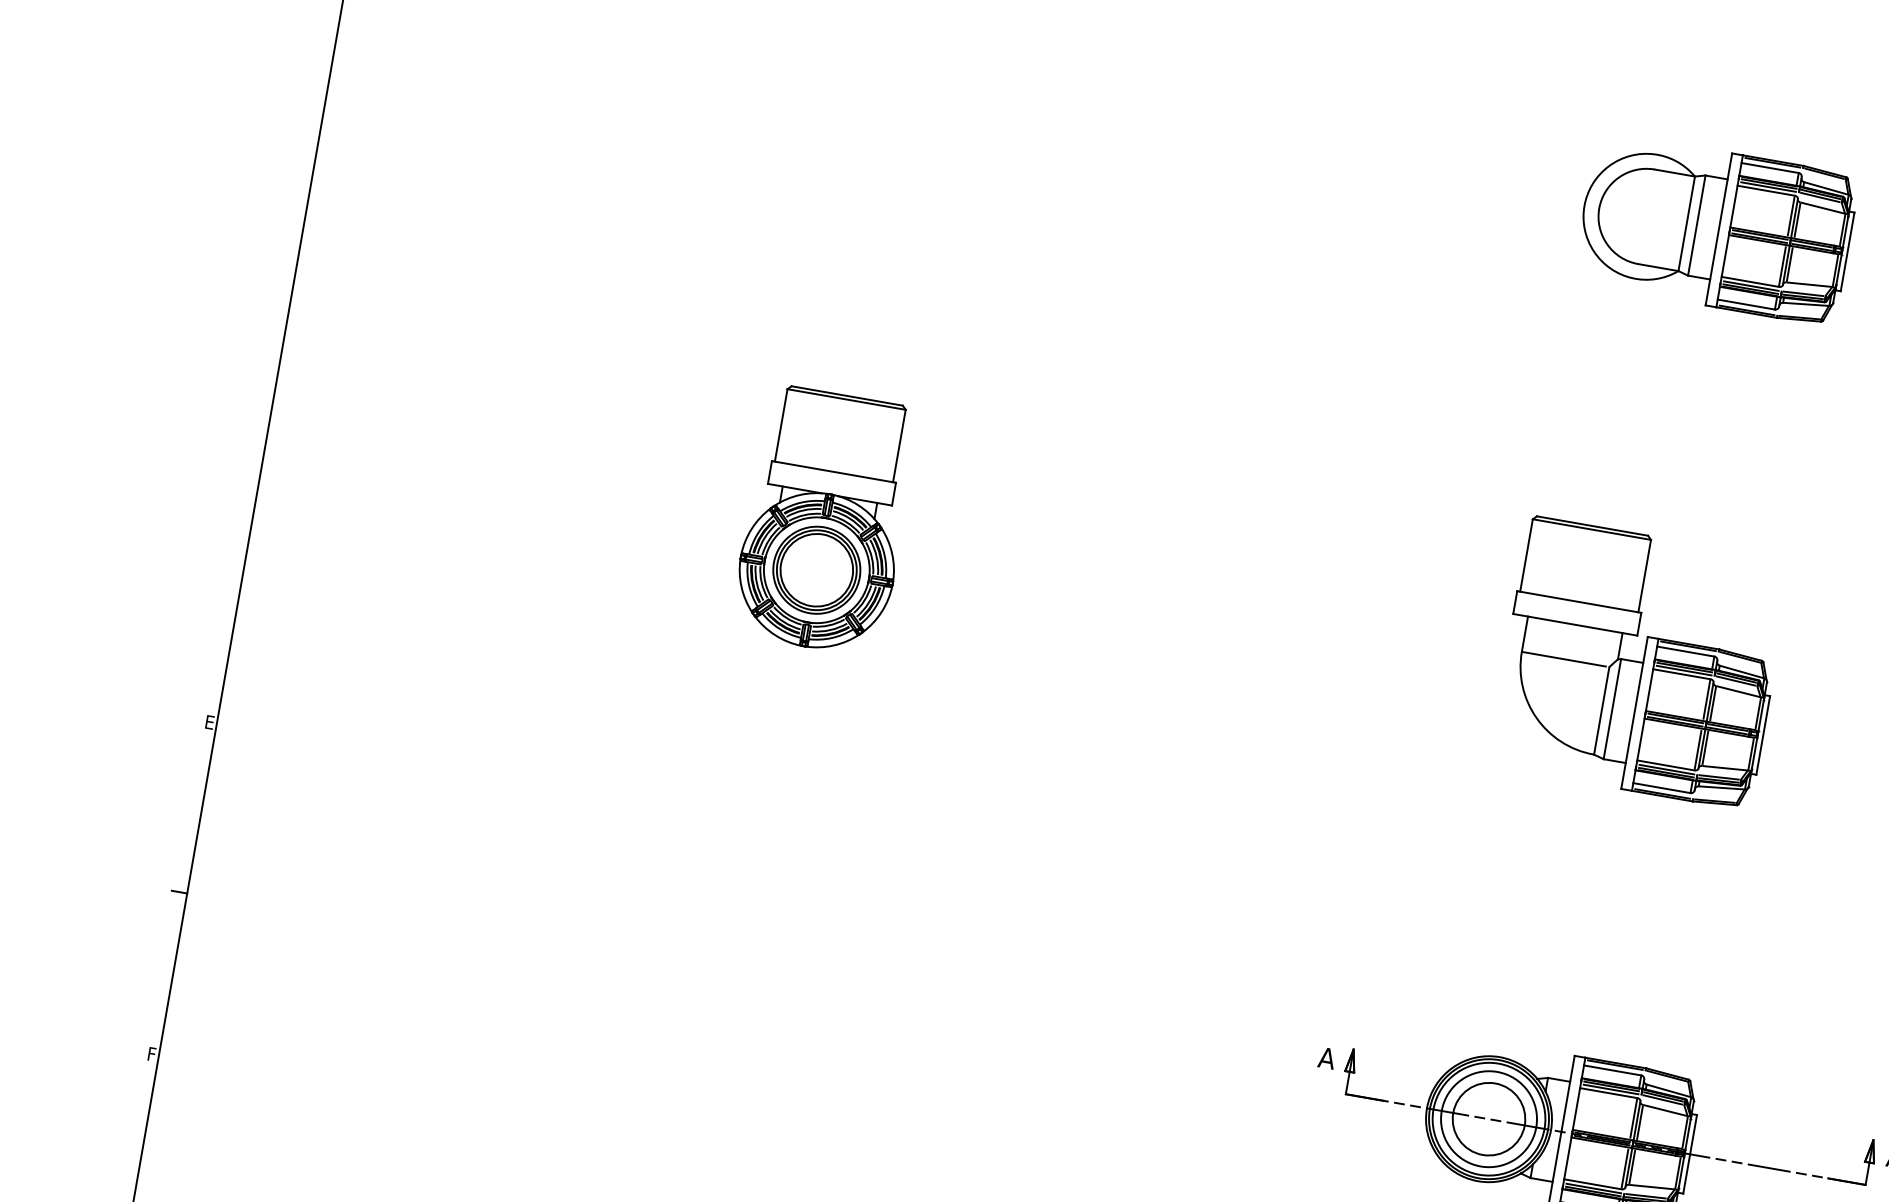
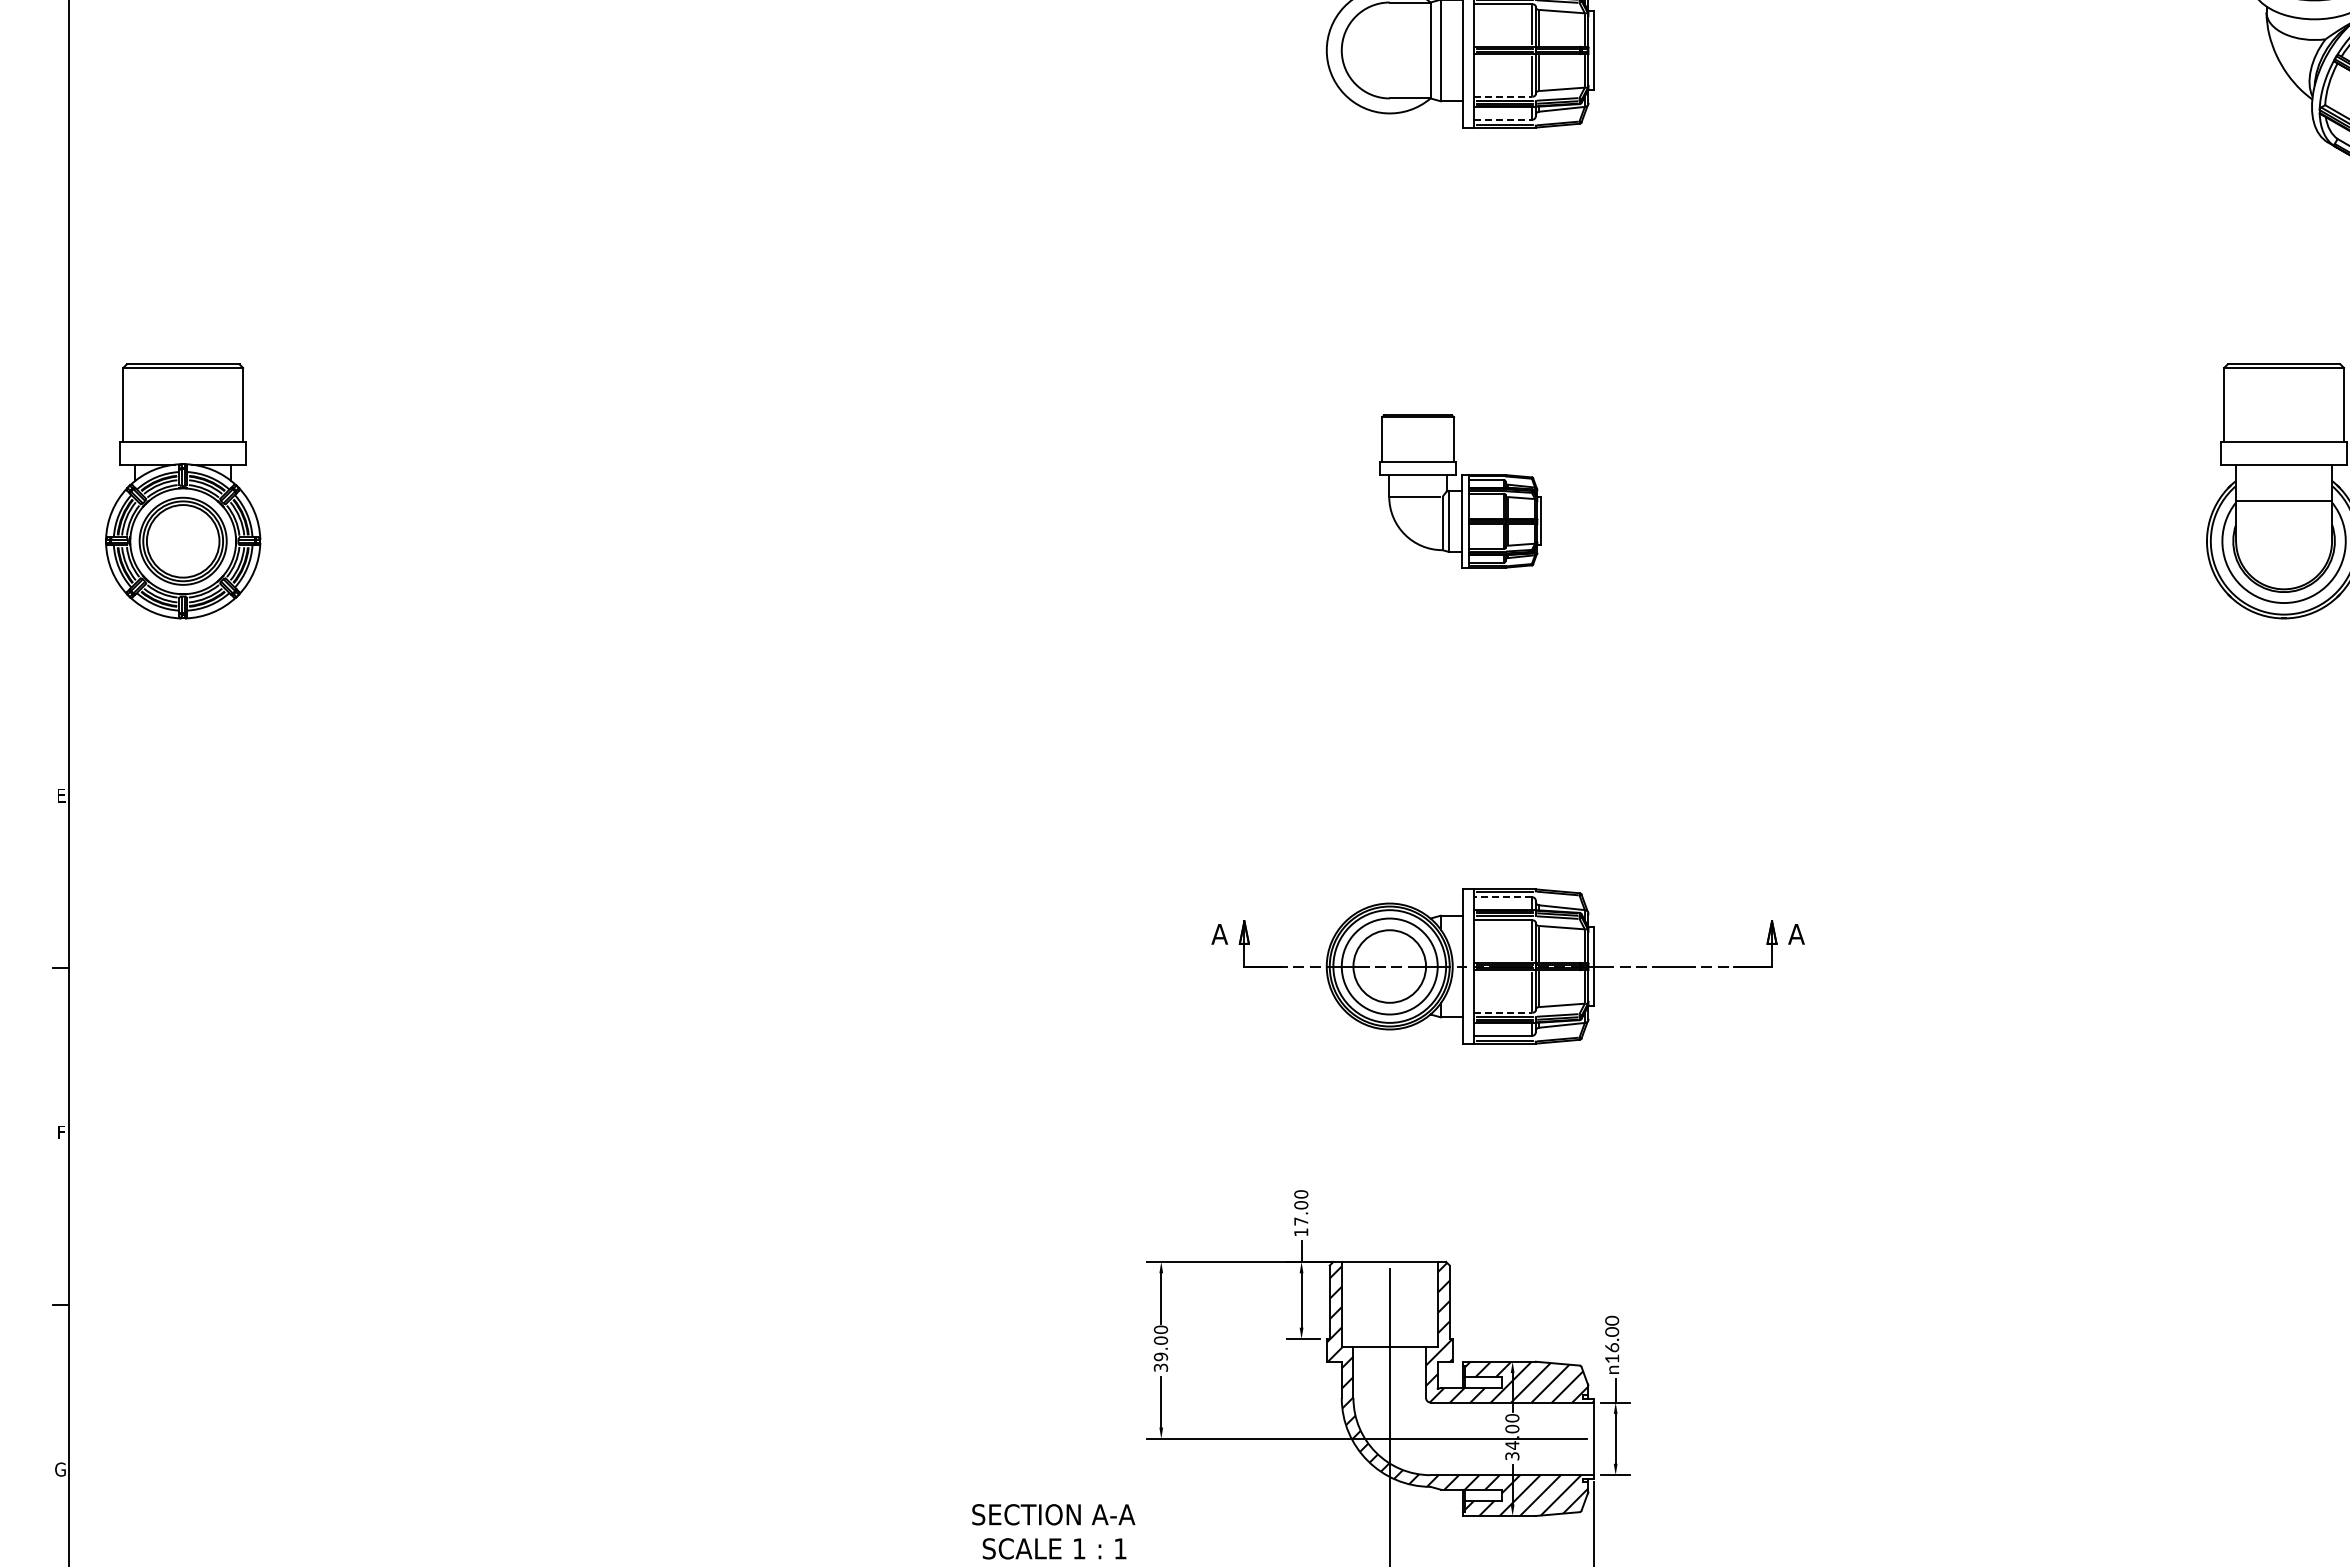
line: (1750, 281) -> (1503, 96), solid -> dashed
line: (1746, 304) -> (1503, 119), solid -> dashed
part: (825, 521) -> (183, 491), moved
part: (1640, 663) -> (1460, 491), size x0.6
line: (1611, 1070) -> (1502, 897), solid -> dashed
line: (1593, 1184) -> (1503, 1012), solid -> dashed

